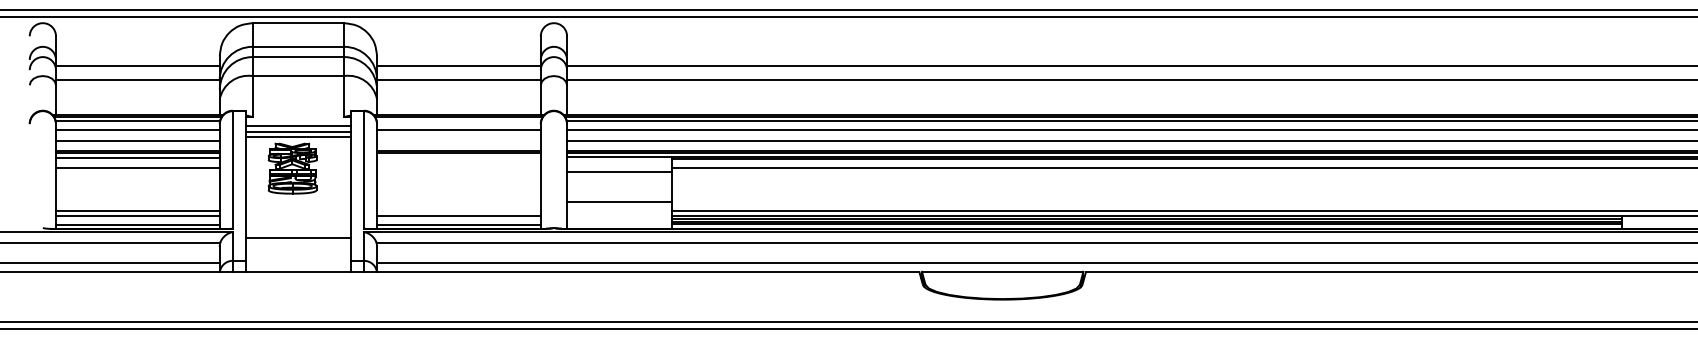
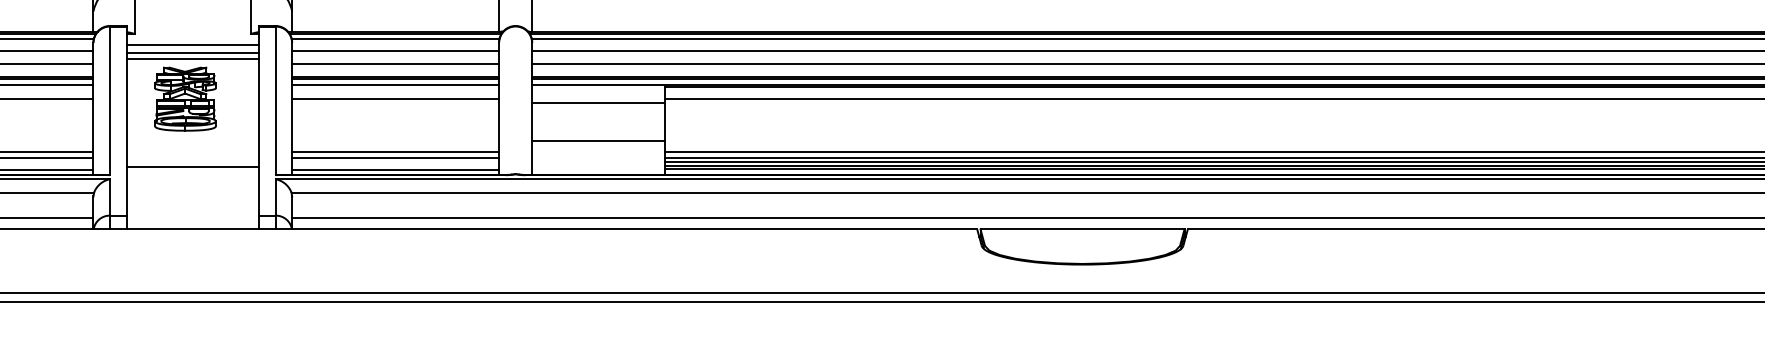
line: (458, 121) -> (395, 39), added
line: (458, 140) -> (395, 63), added
line: (458, 157) -> (395, 85), added
line: (458, 168) -> (395, 98), added
line: (458, 210) -> (395, 152), added
line: (297, 238) -> (191, 167), moved

